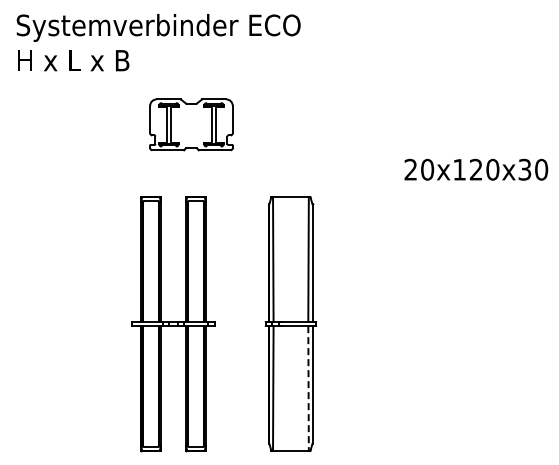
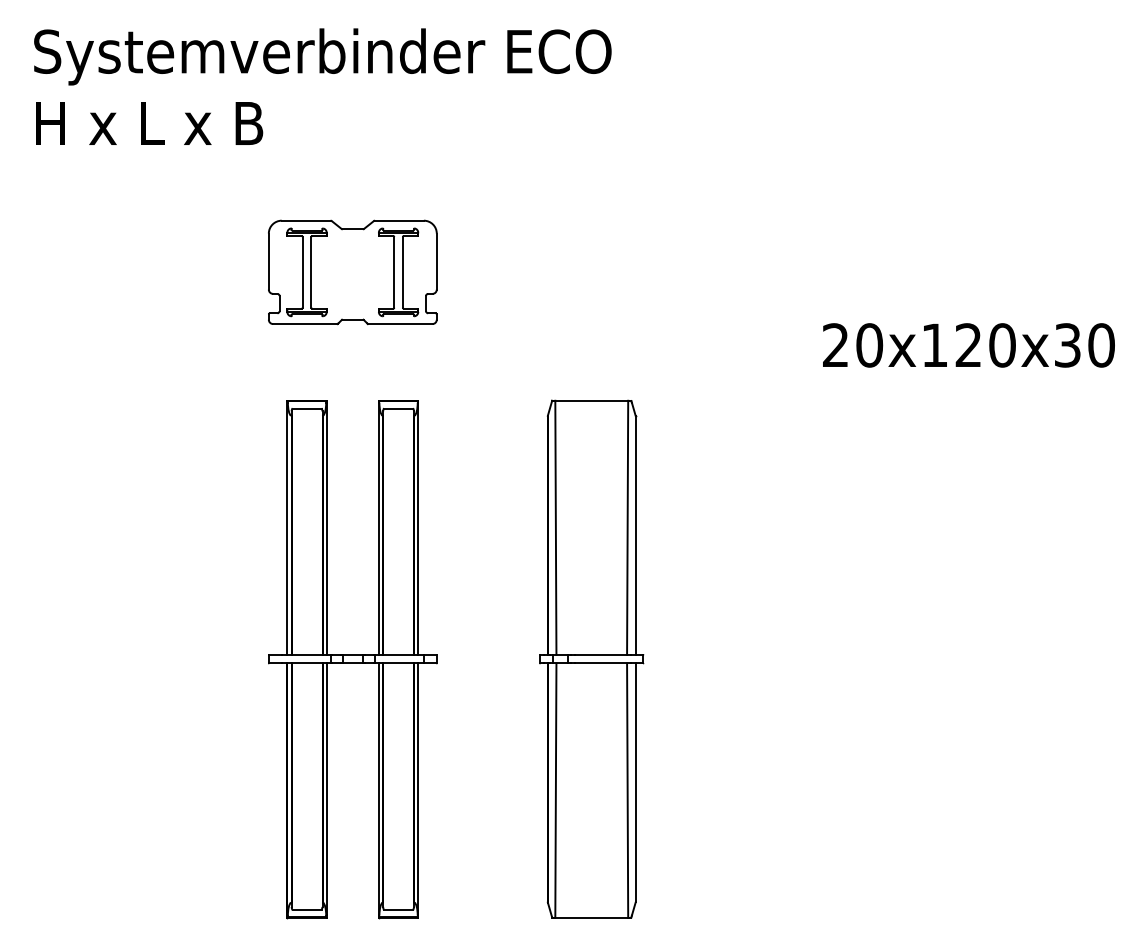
part: (191, 124) -> (352, 271), moved
line: (308, 389) -> (627, 792), dashed -> solid

